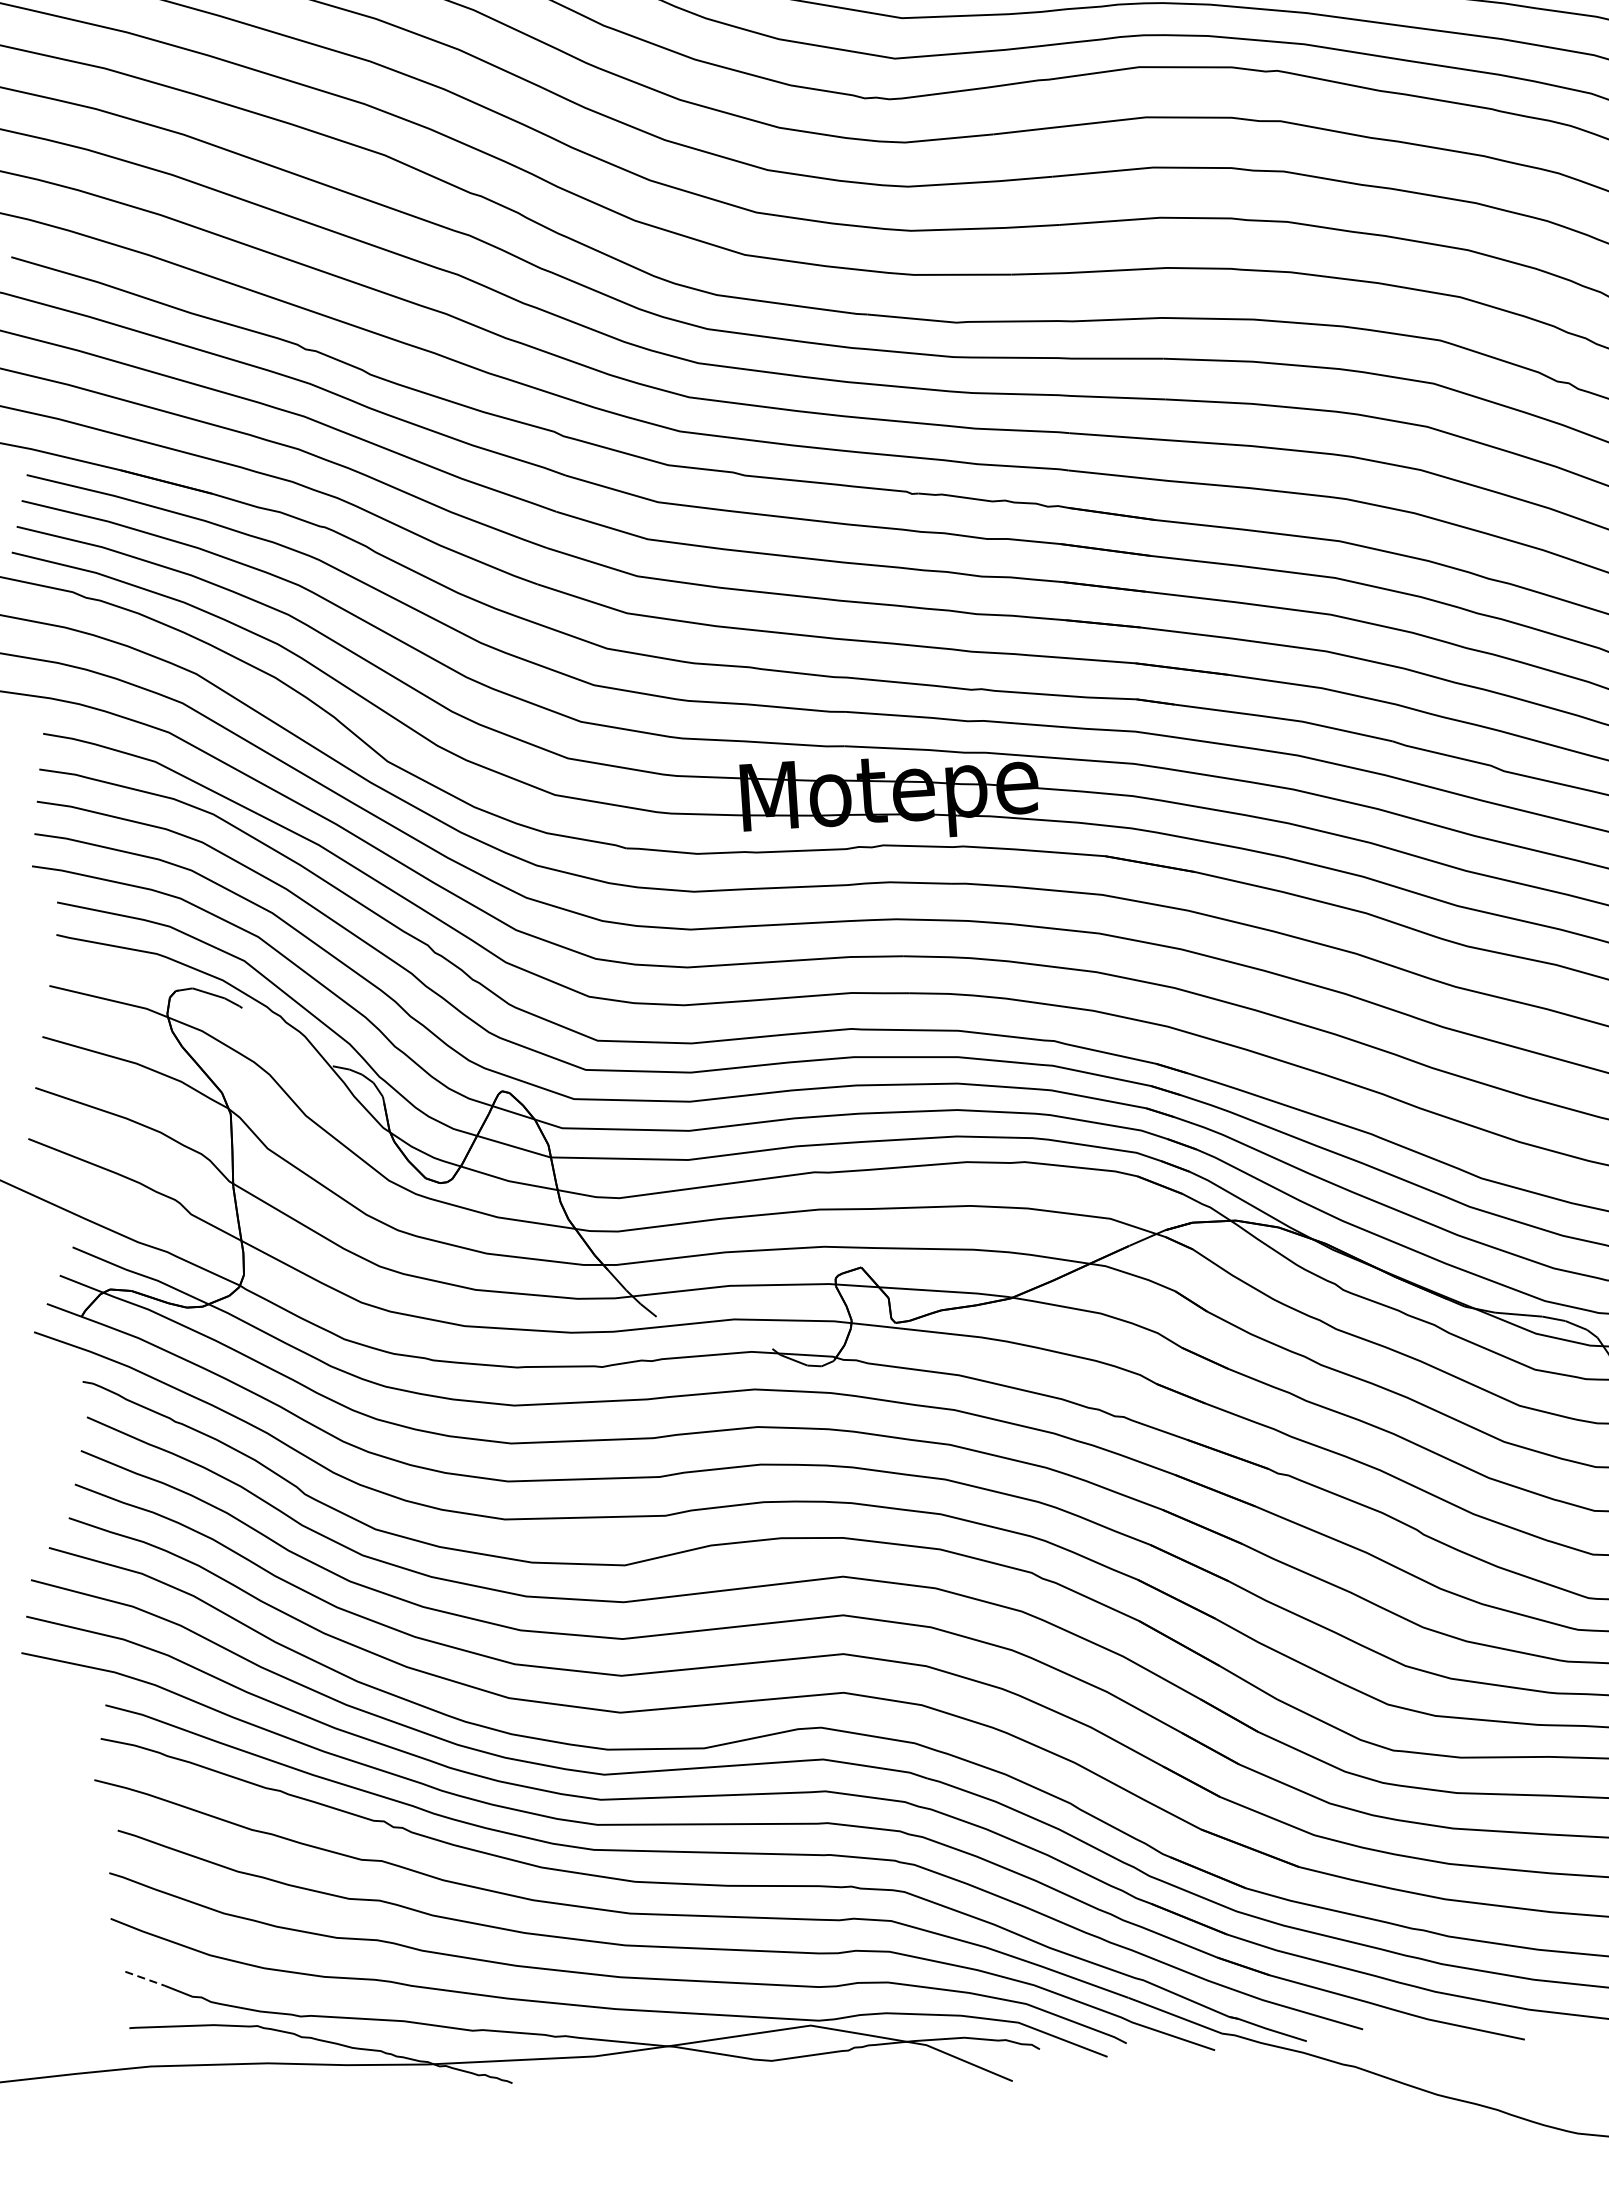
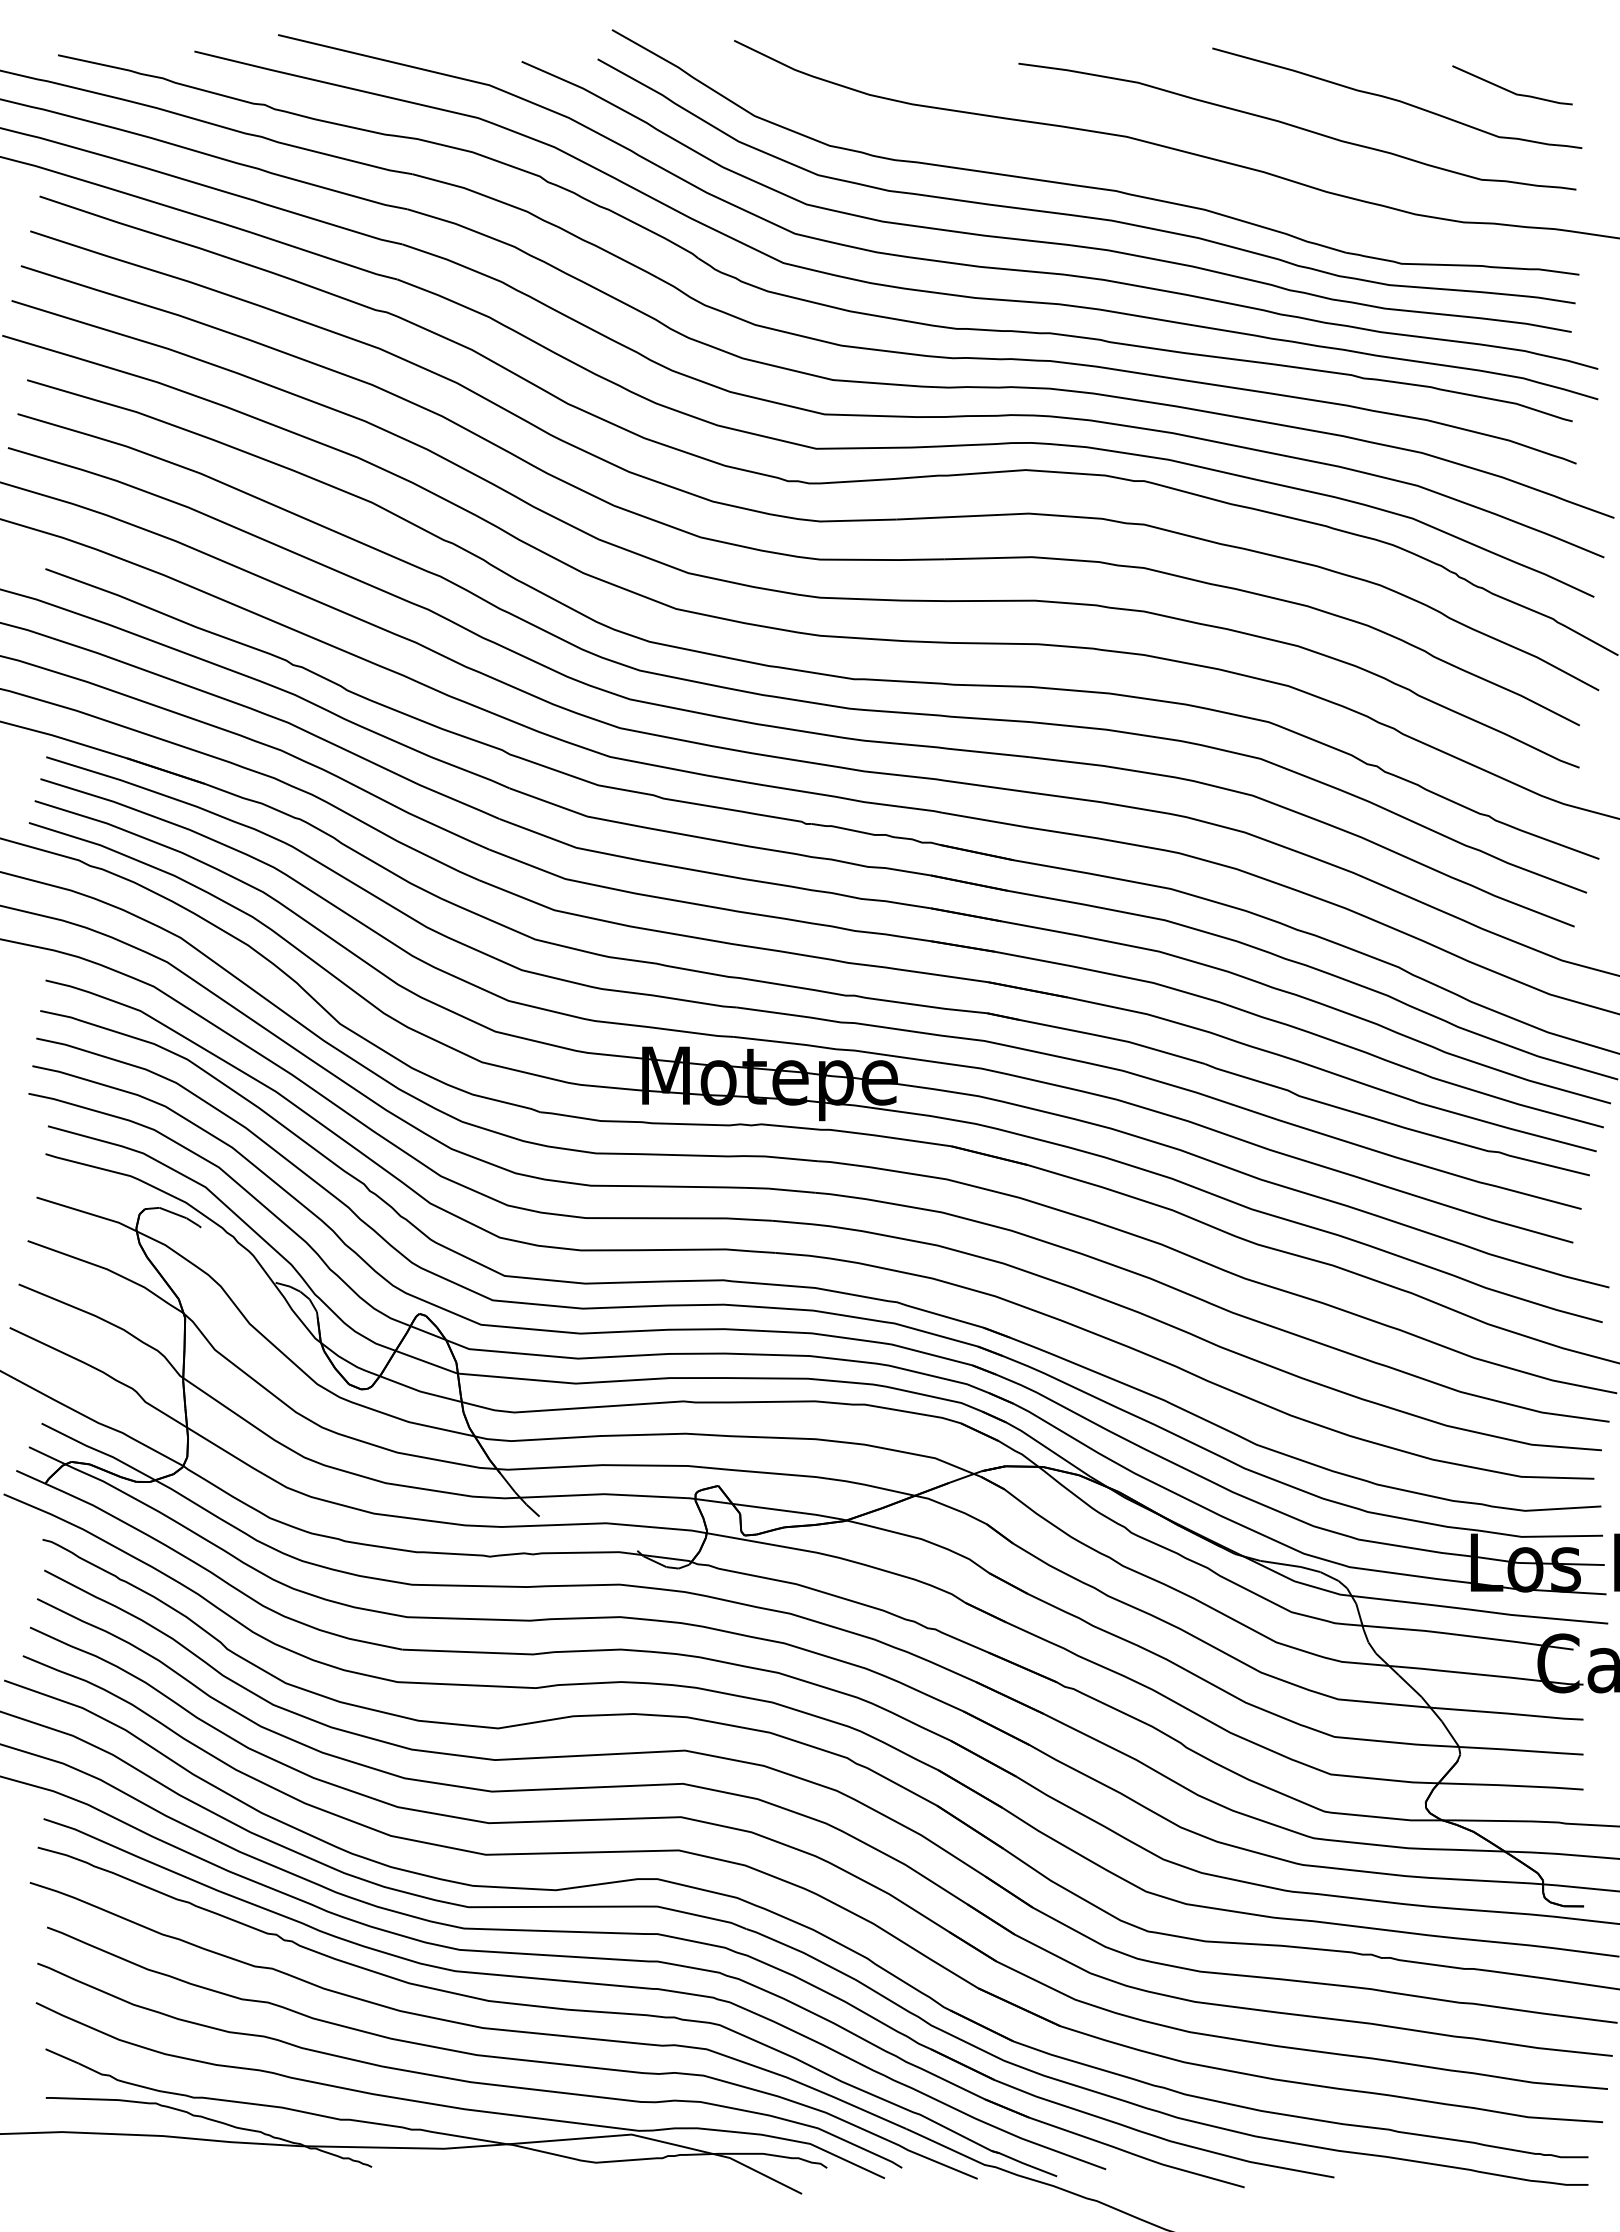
line: (145, 1978) -> (62, 2056), dashed -> solid

